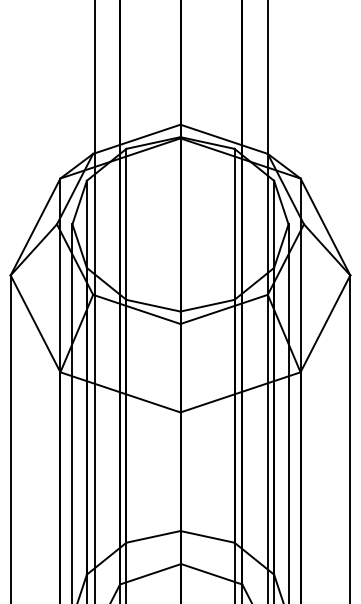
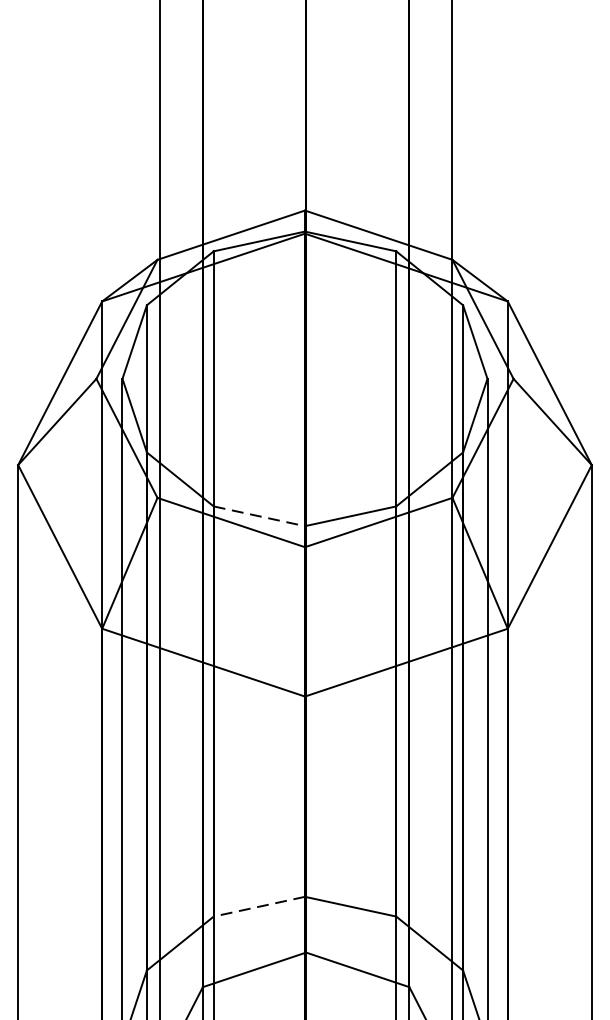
line: (153, 305) -> (259, 515), solid -> dashed
line: (153, 536) -> (259, 906), solid -> dashed

